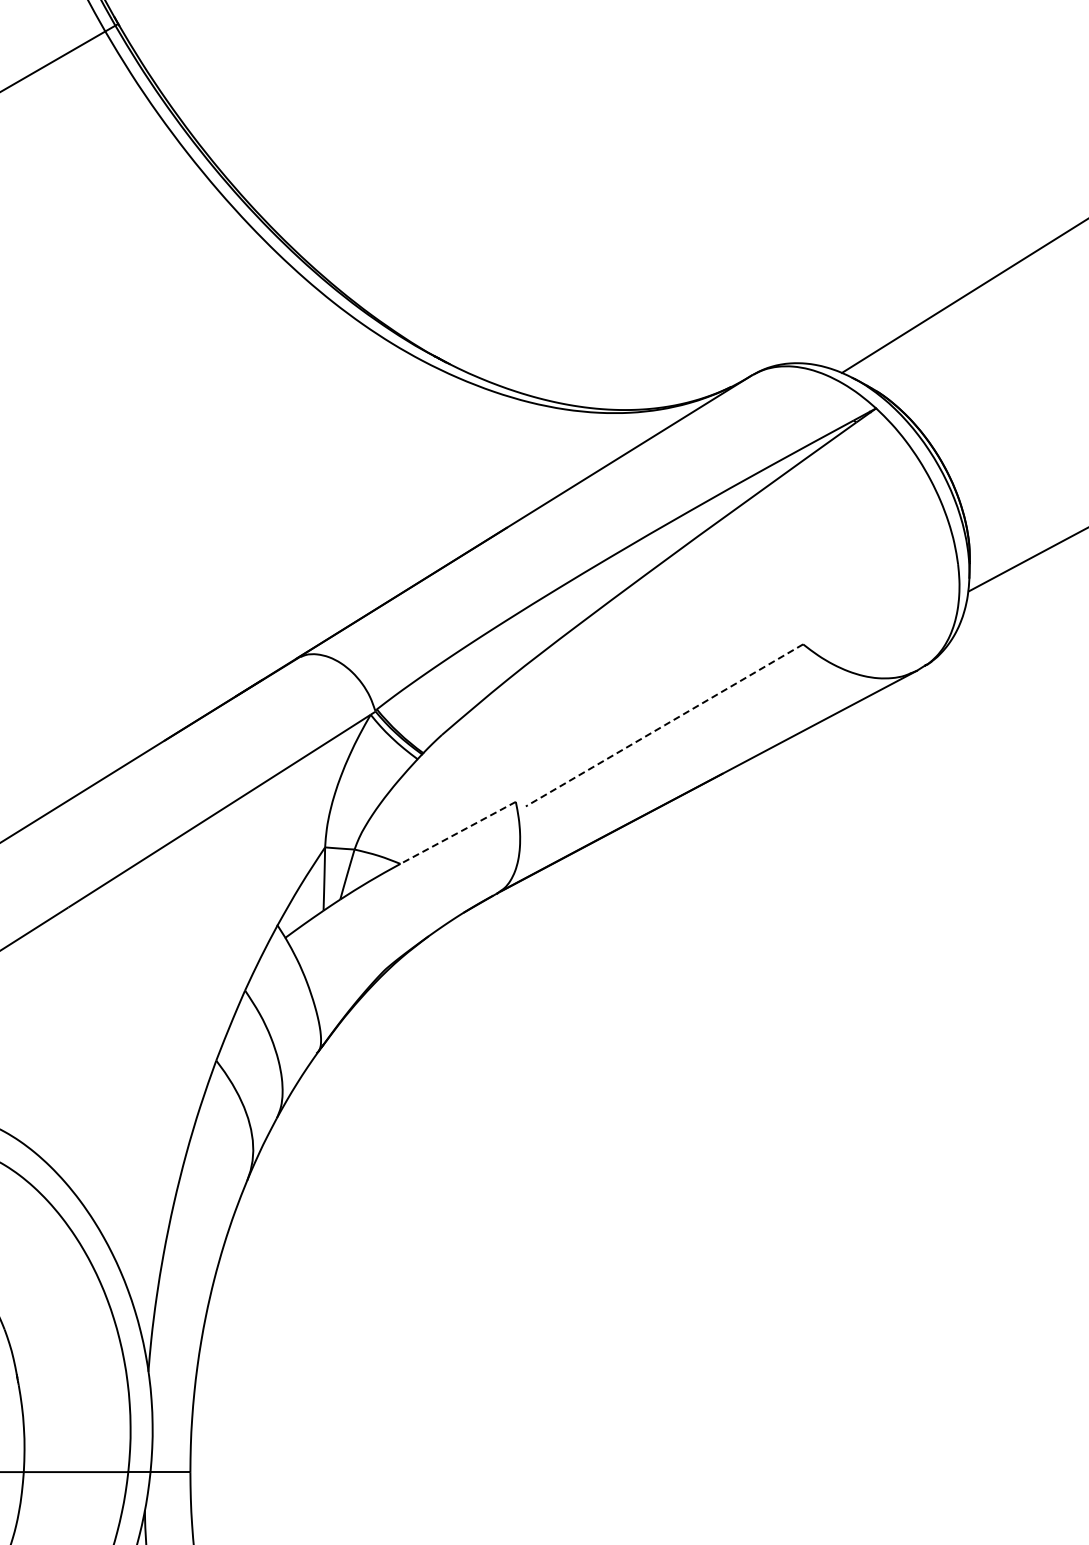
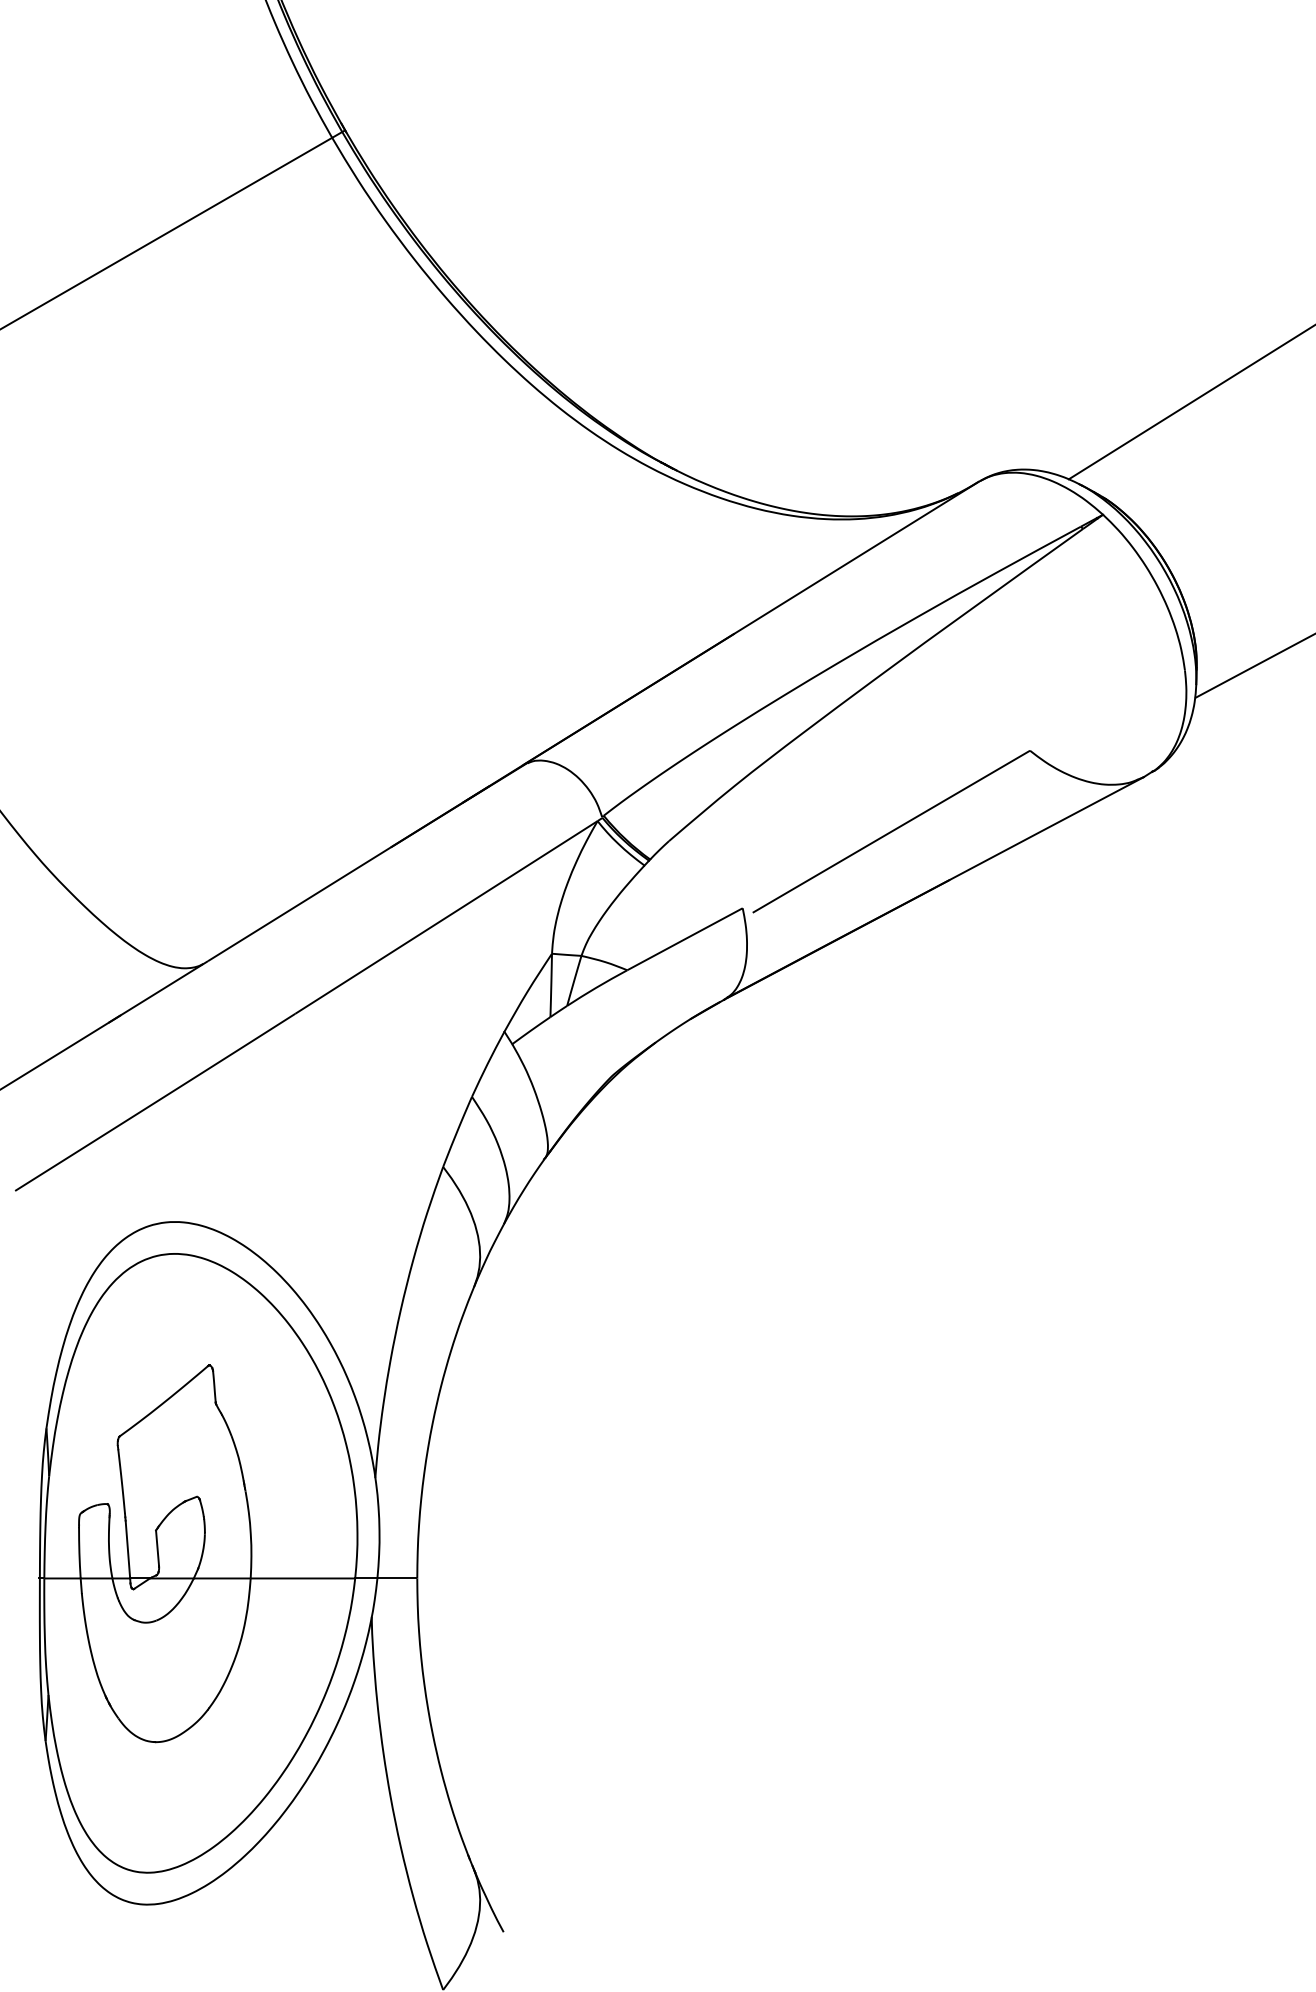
line: (664, 725) -> (891, 831), dashed -> solid
line: (458, 833) -> (685, 939), dashed -> solid

